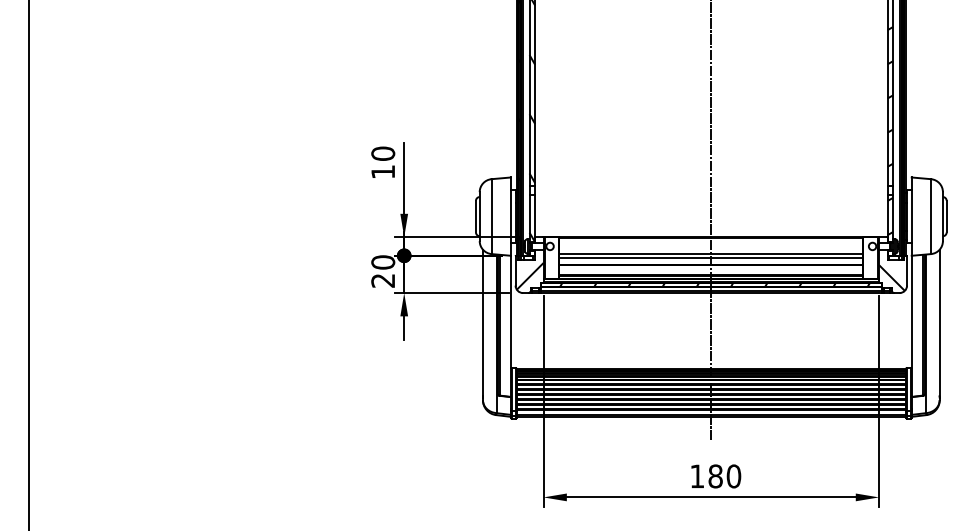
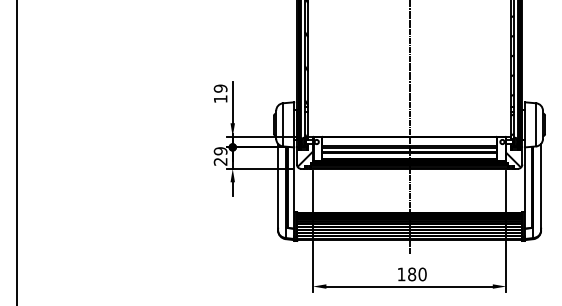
text: (382, 153) -> (220, 88), 10 -> 19
text: (382, 262) -> (220, 151), 20 -> 29

